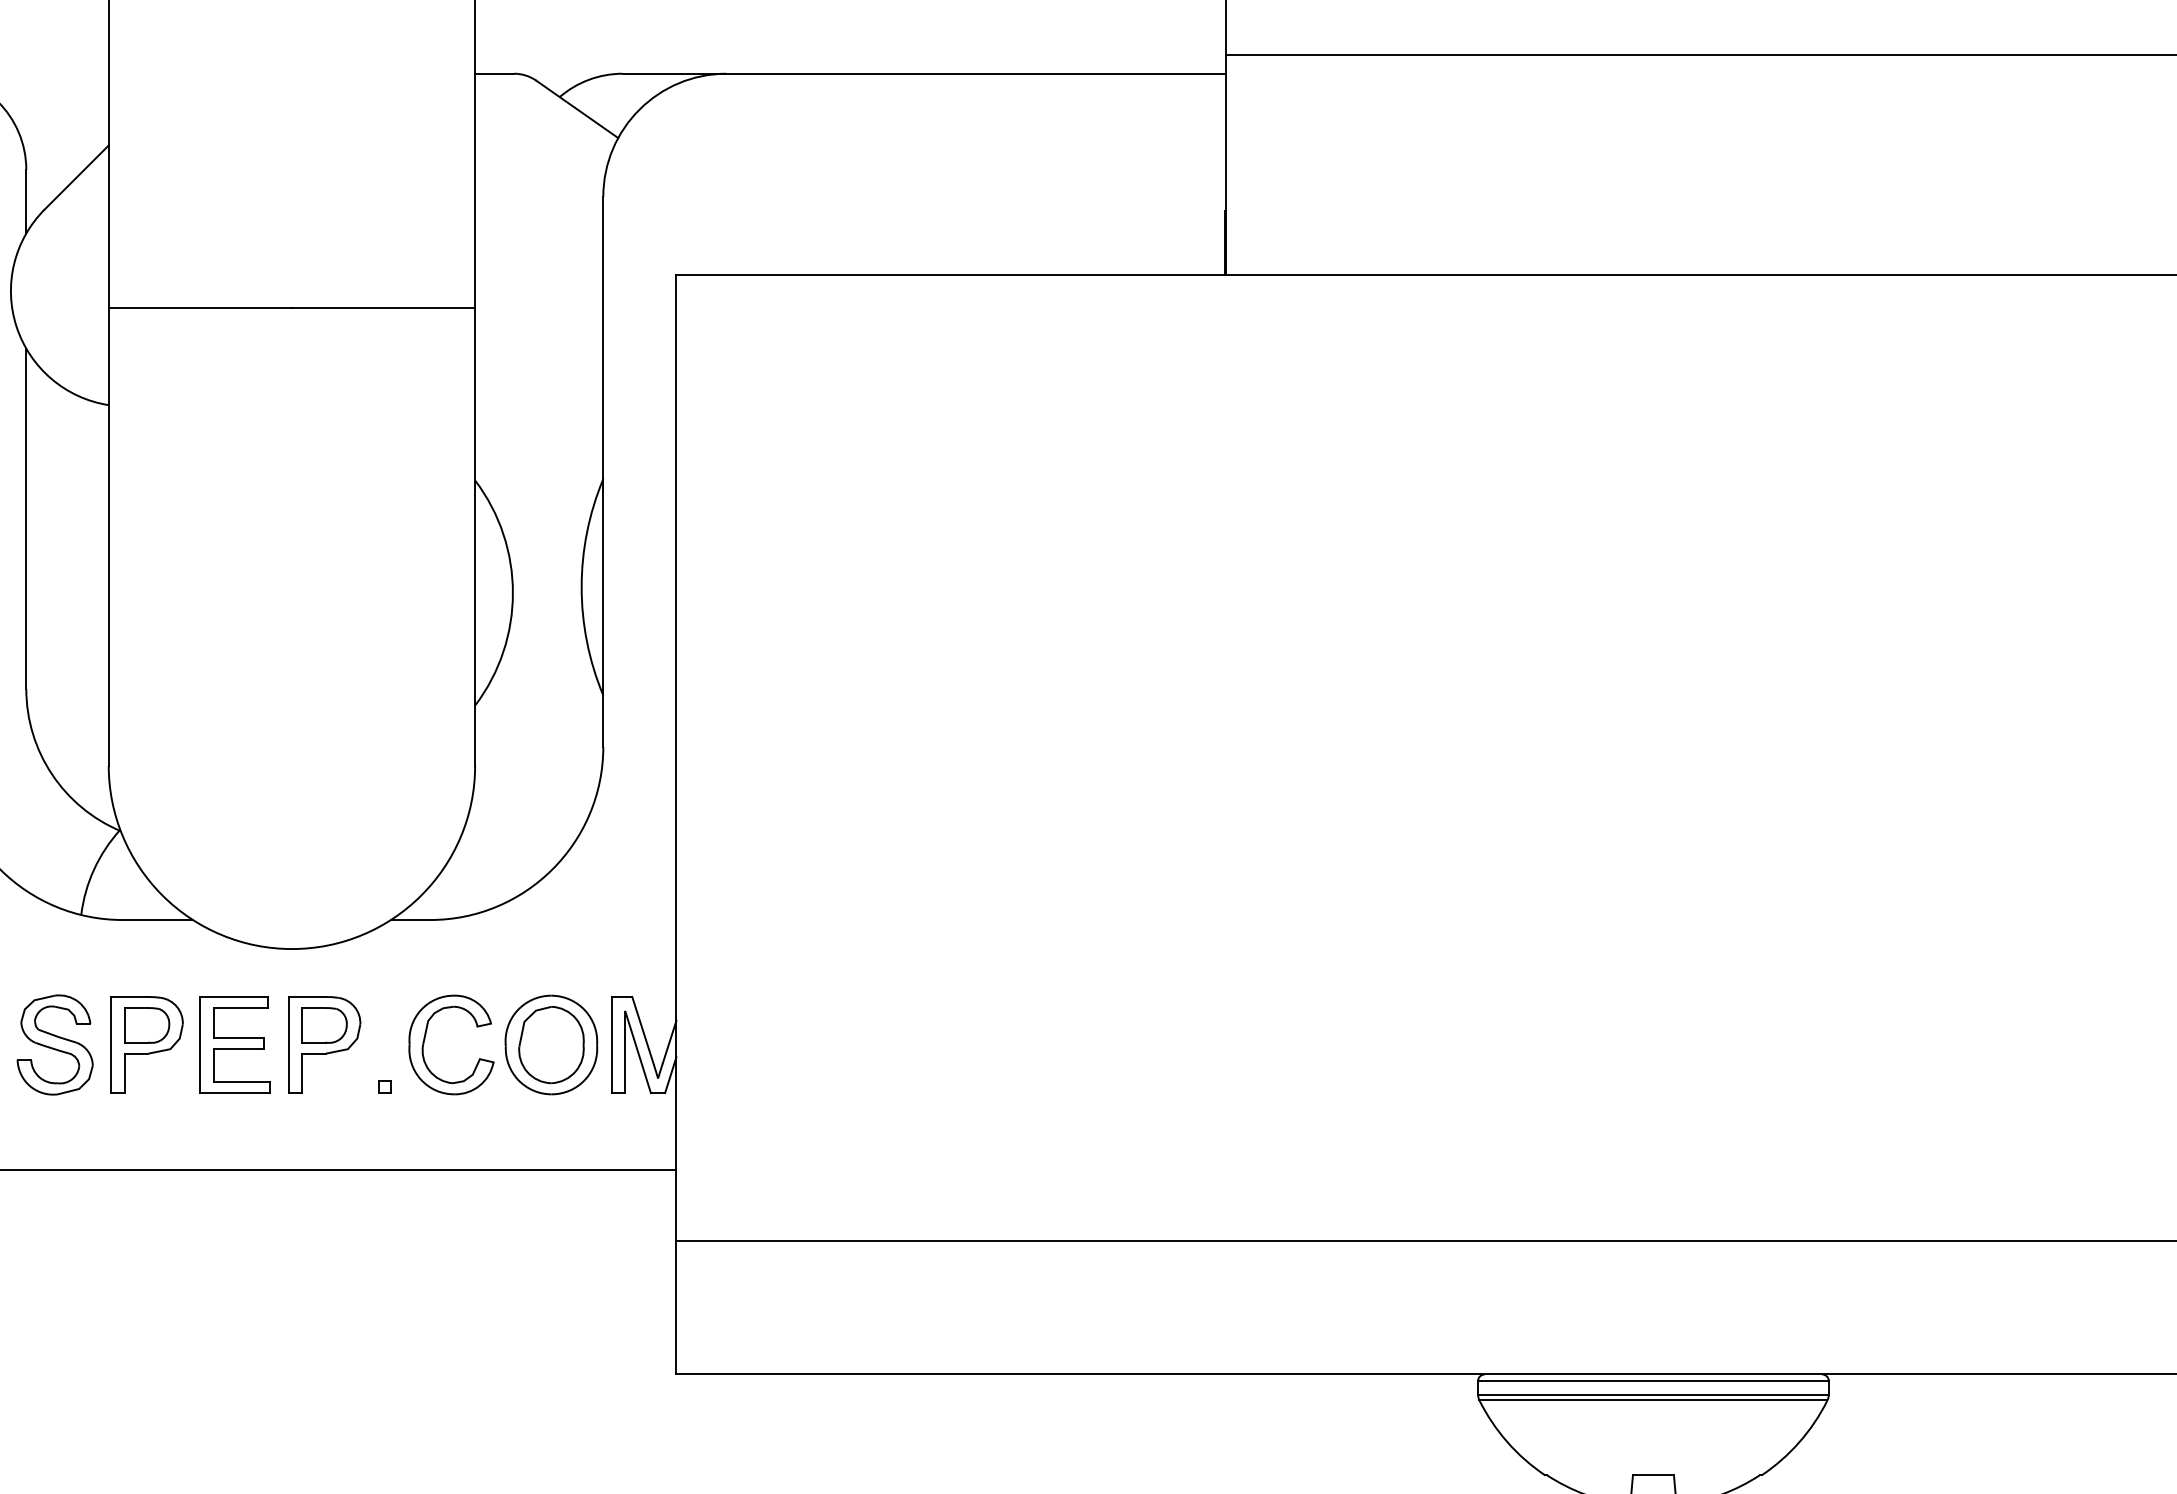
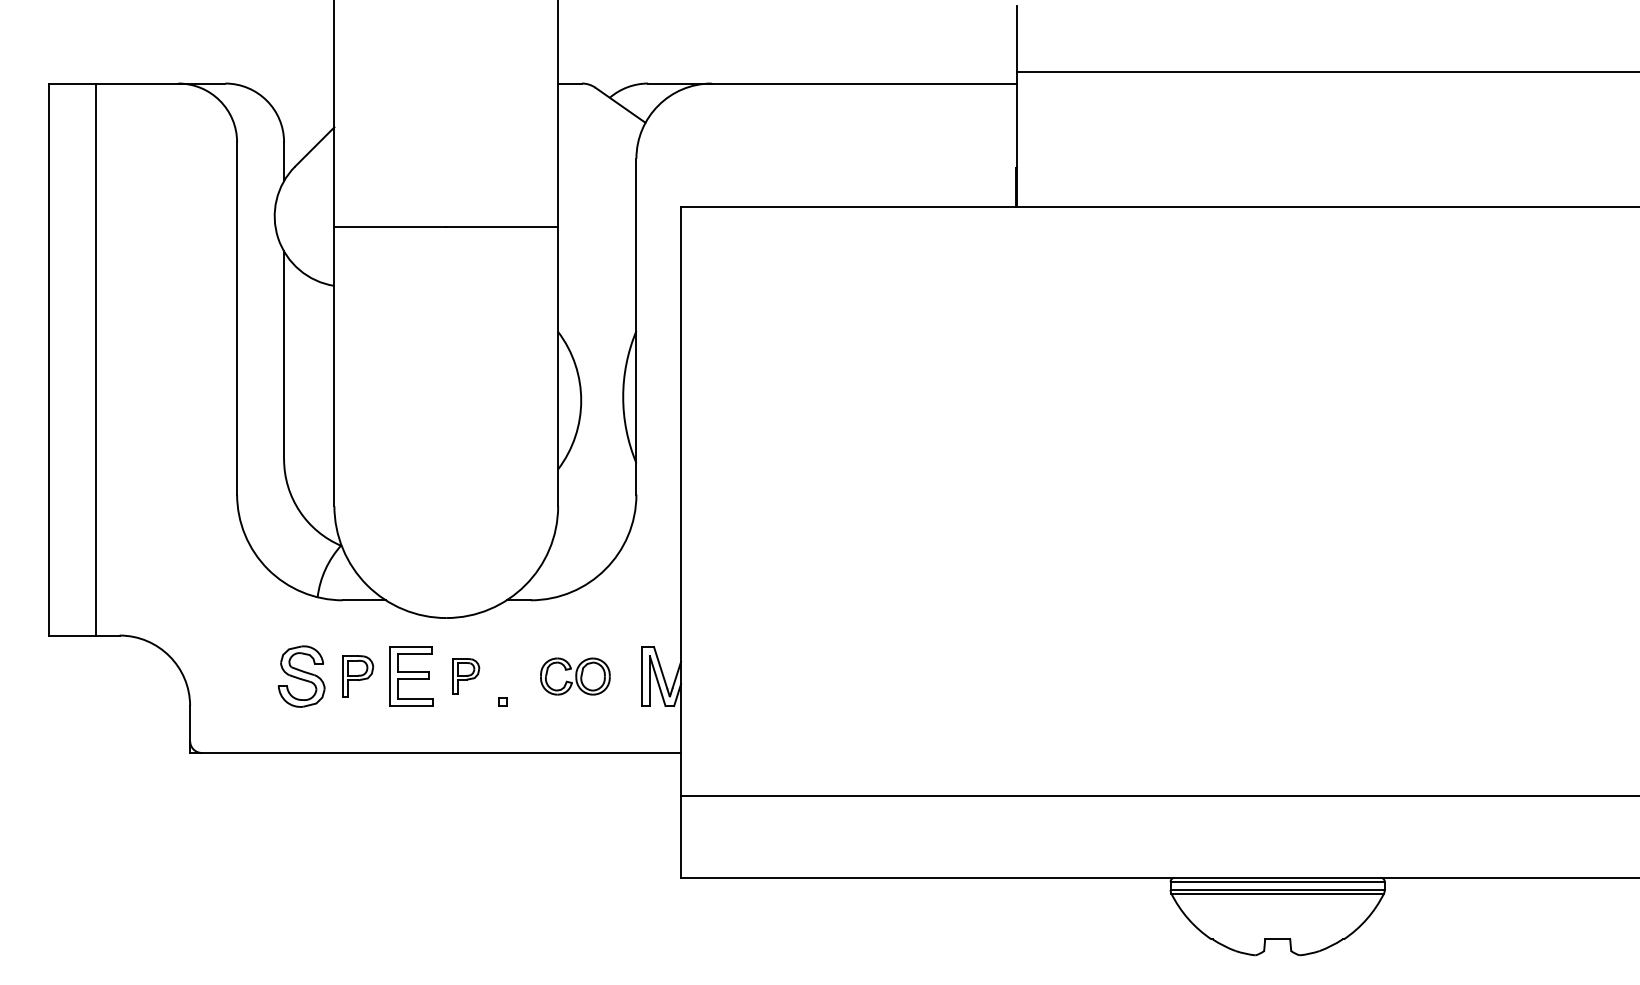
part: (146, 1044) -> (357, 676), size x0.7
part: (323, 1044) -> (465, 676), size x0.6
part: (503, 1044) -> (575, 676), size x0.6

